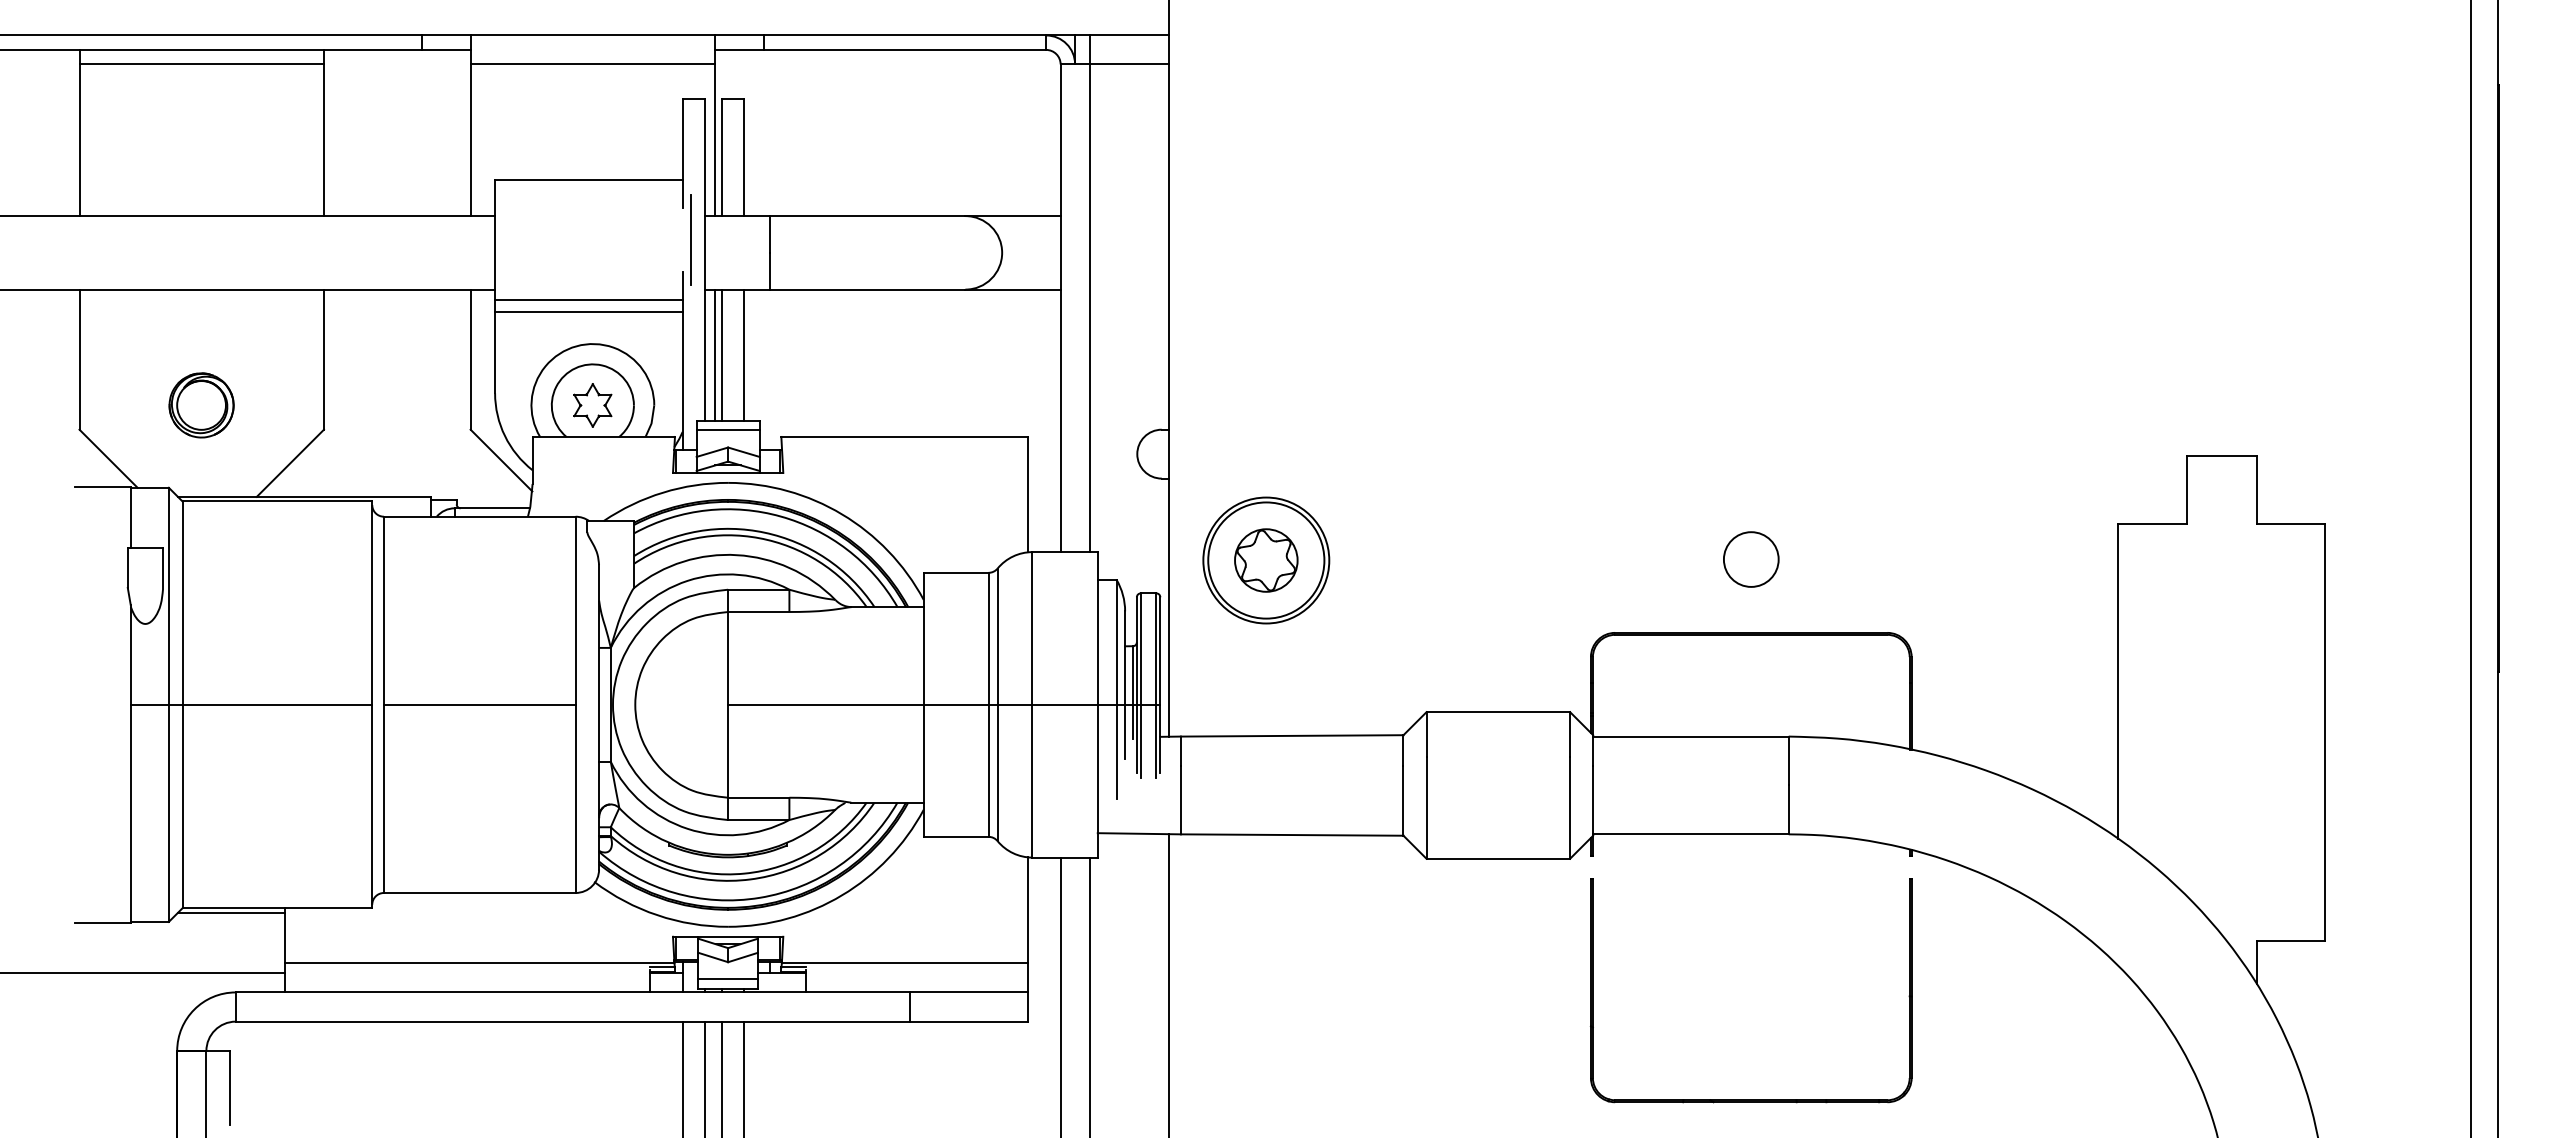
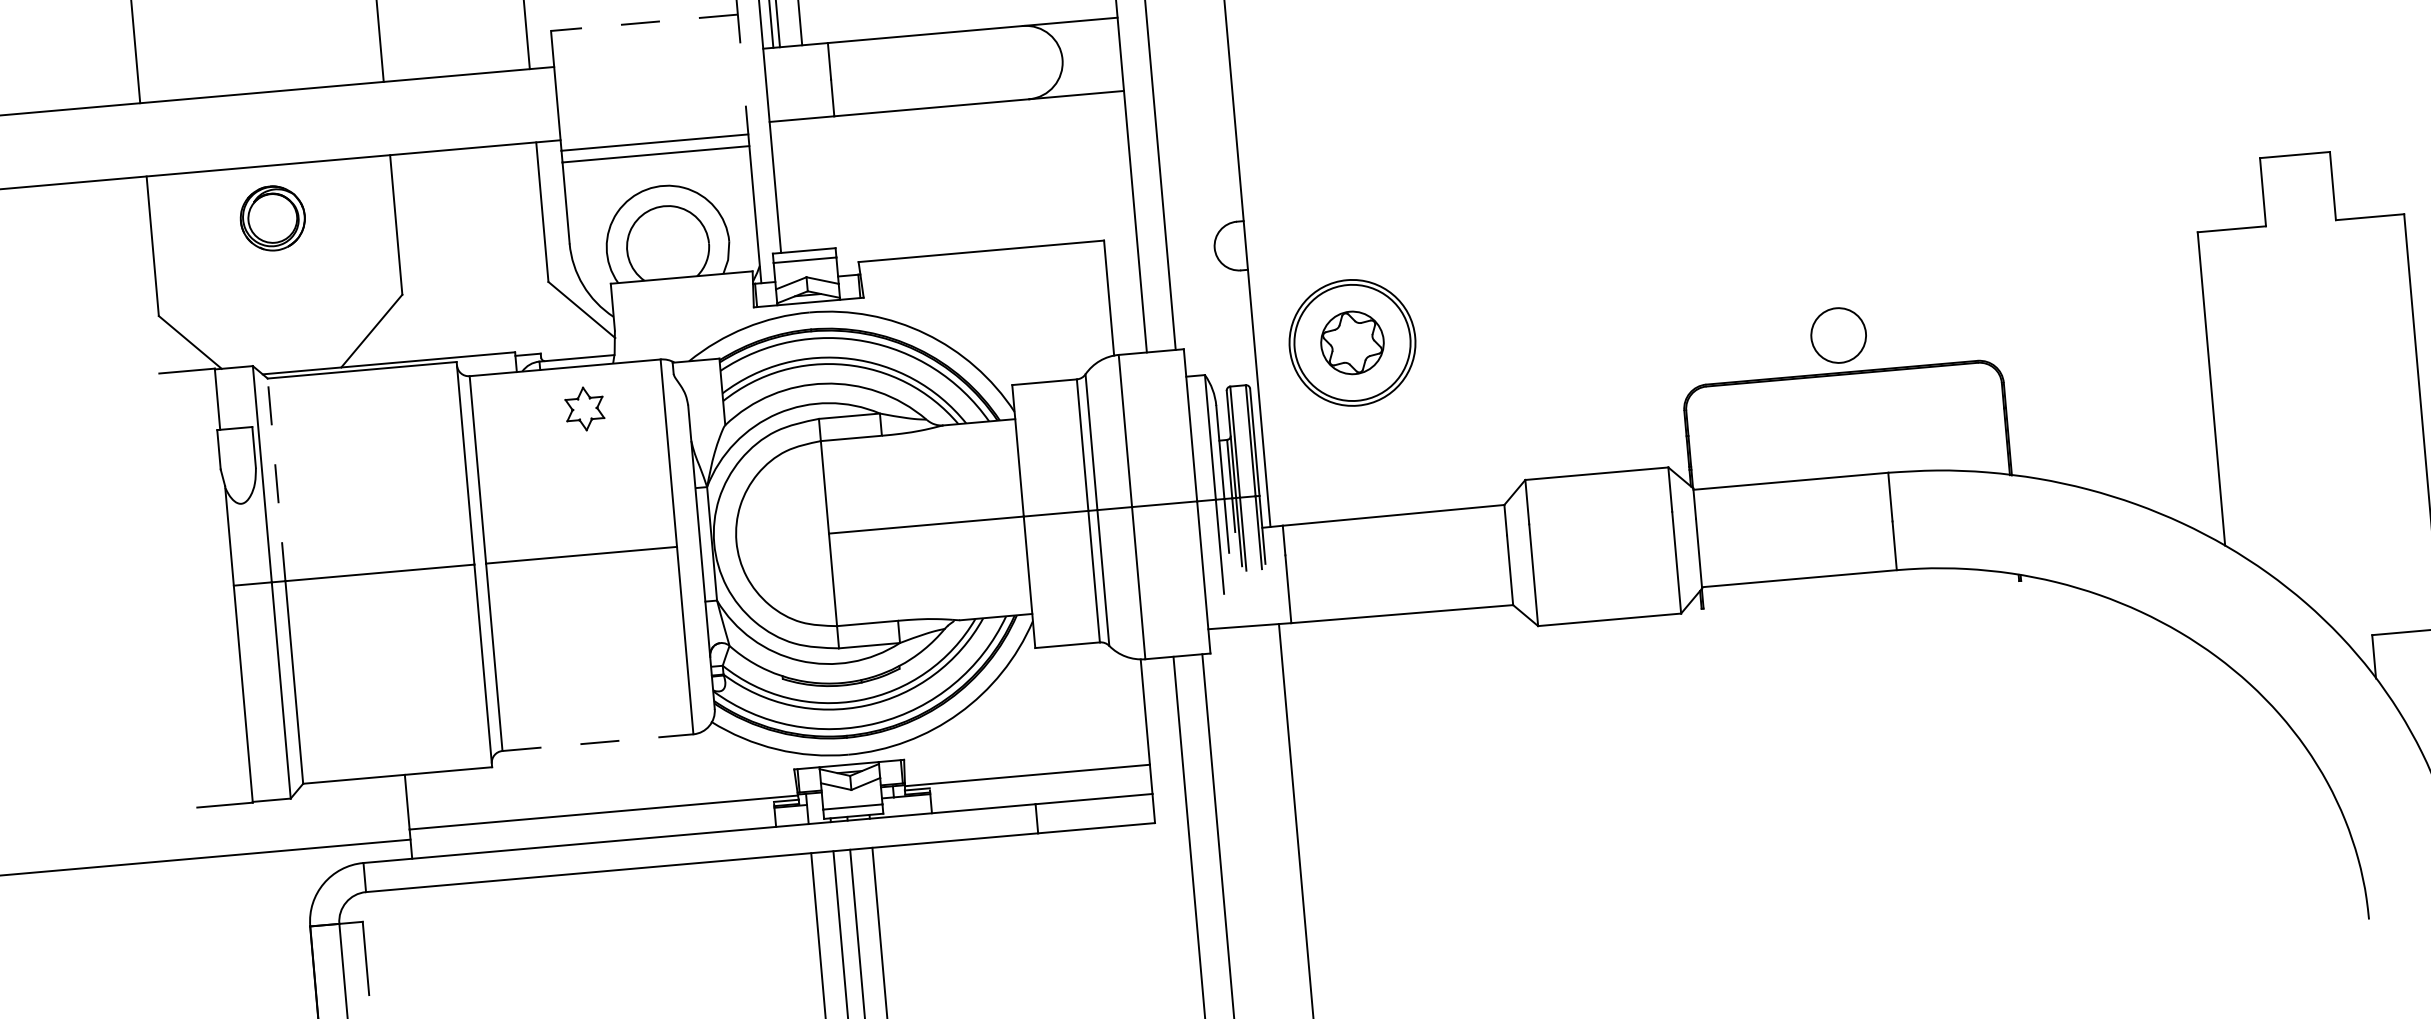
line: (588, 179) -> (644, 22), solid -> dashed
line: (690, 239) -> (750, 73), removed
line: (715, 355) -> (785, 186), removed
line: (721, 355) -> (791, 186), removed
line: (744, 355) -> (814, 184), removed
part: (201, 405) -> (272, 218), moved
part: (592, 405) -> (584, 409), moved
circle: (1751, 559) -> (1838, 335), moved
line: (182, 603) -> (276, 480), solid -> dashed
line: (479, 892) -> (597, 742), solid -> dashed
line: (230, 913) -> (351, 784), removed
part: (1750, 1099) -> (1881, 837), removed

